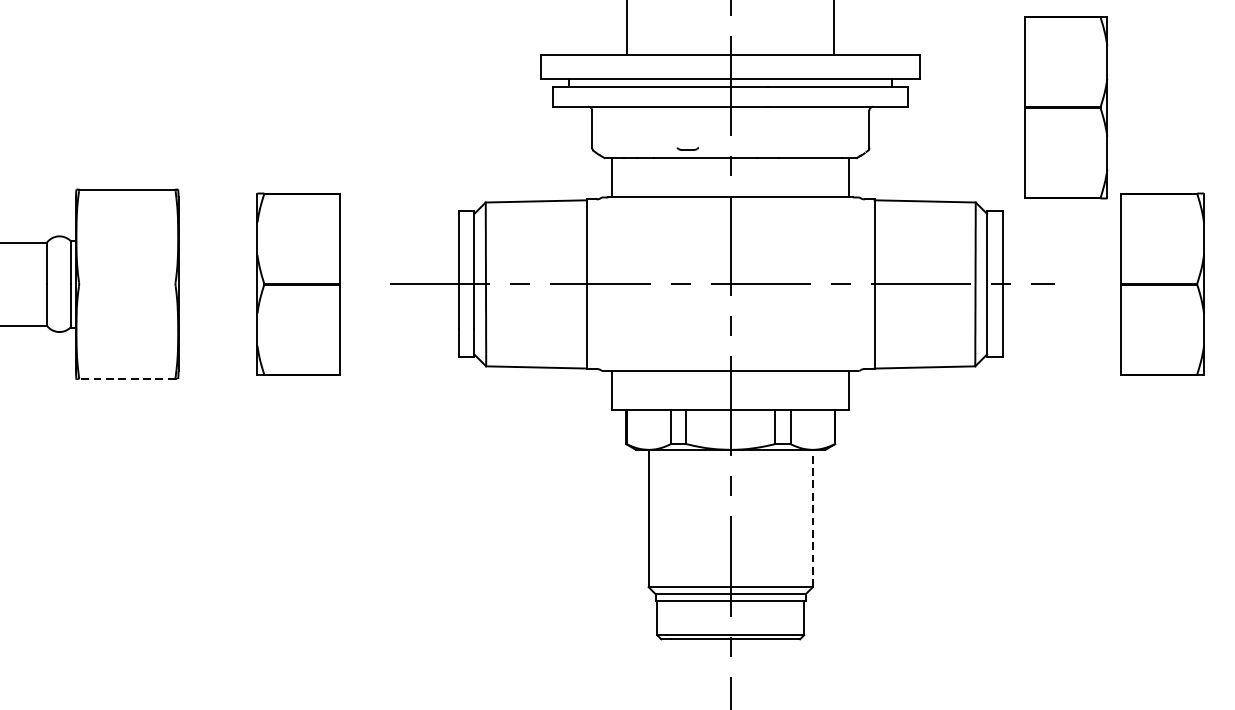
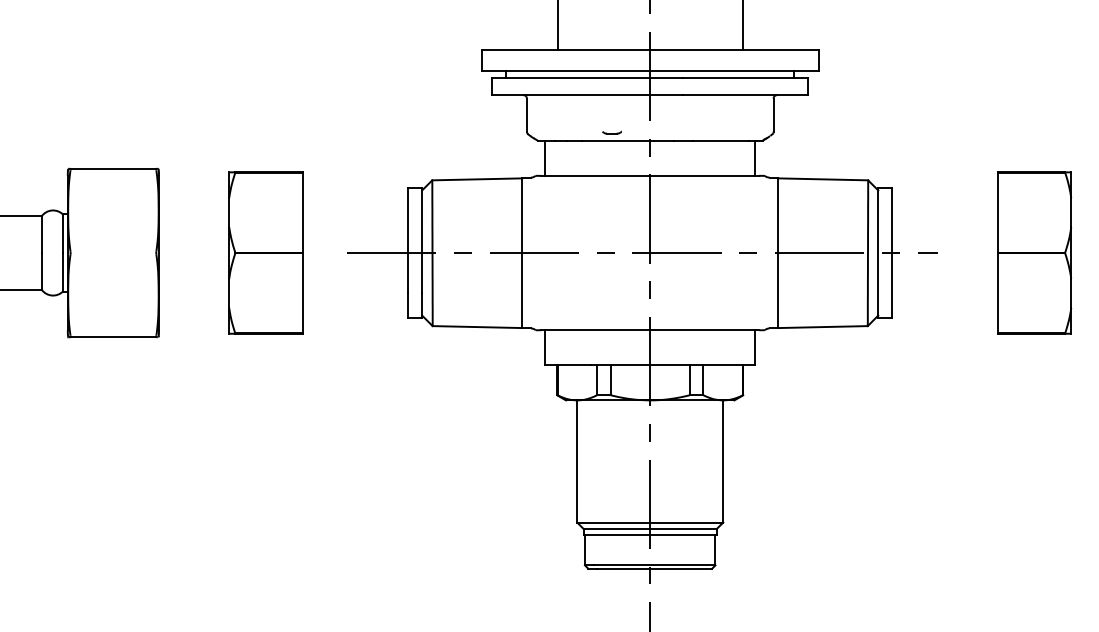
part: (1066, 107) -> (948, 95), removed
line: (127, 379) -> (113, 337), dashed -> solid
line: (813, 518) -> (723, 461), dashed -> solid

